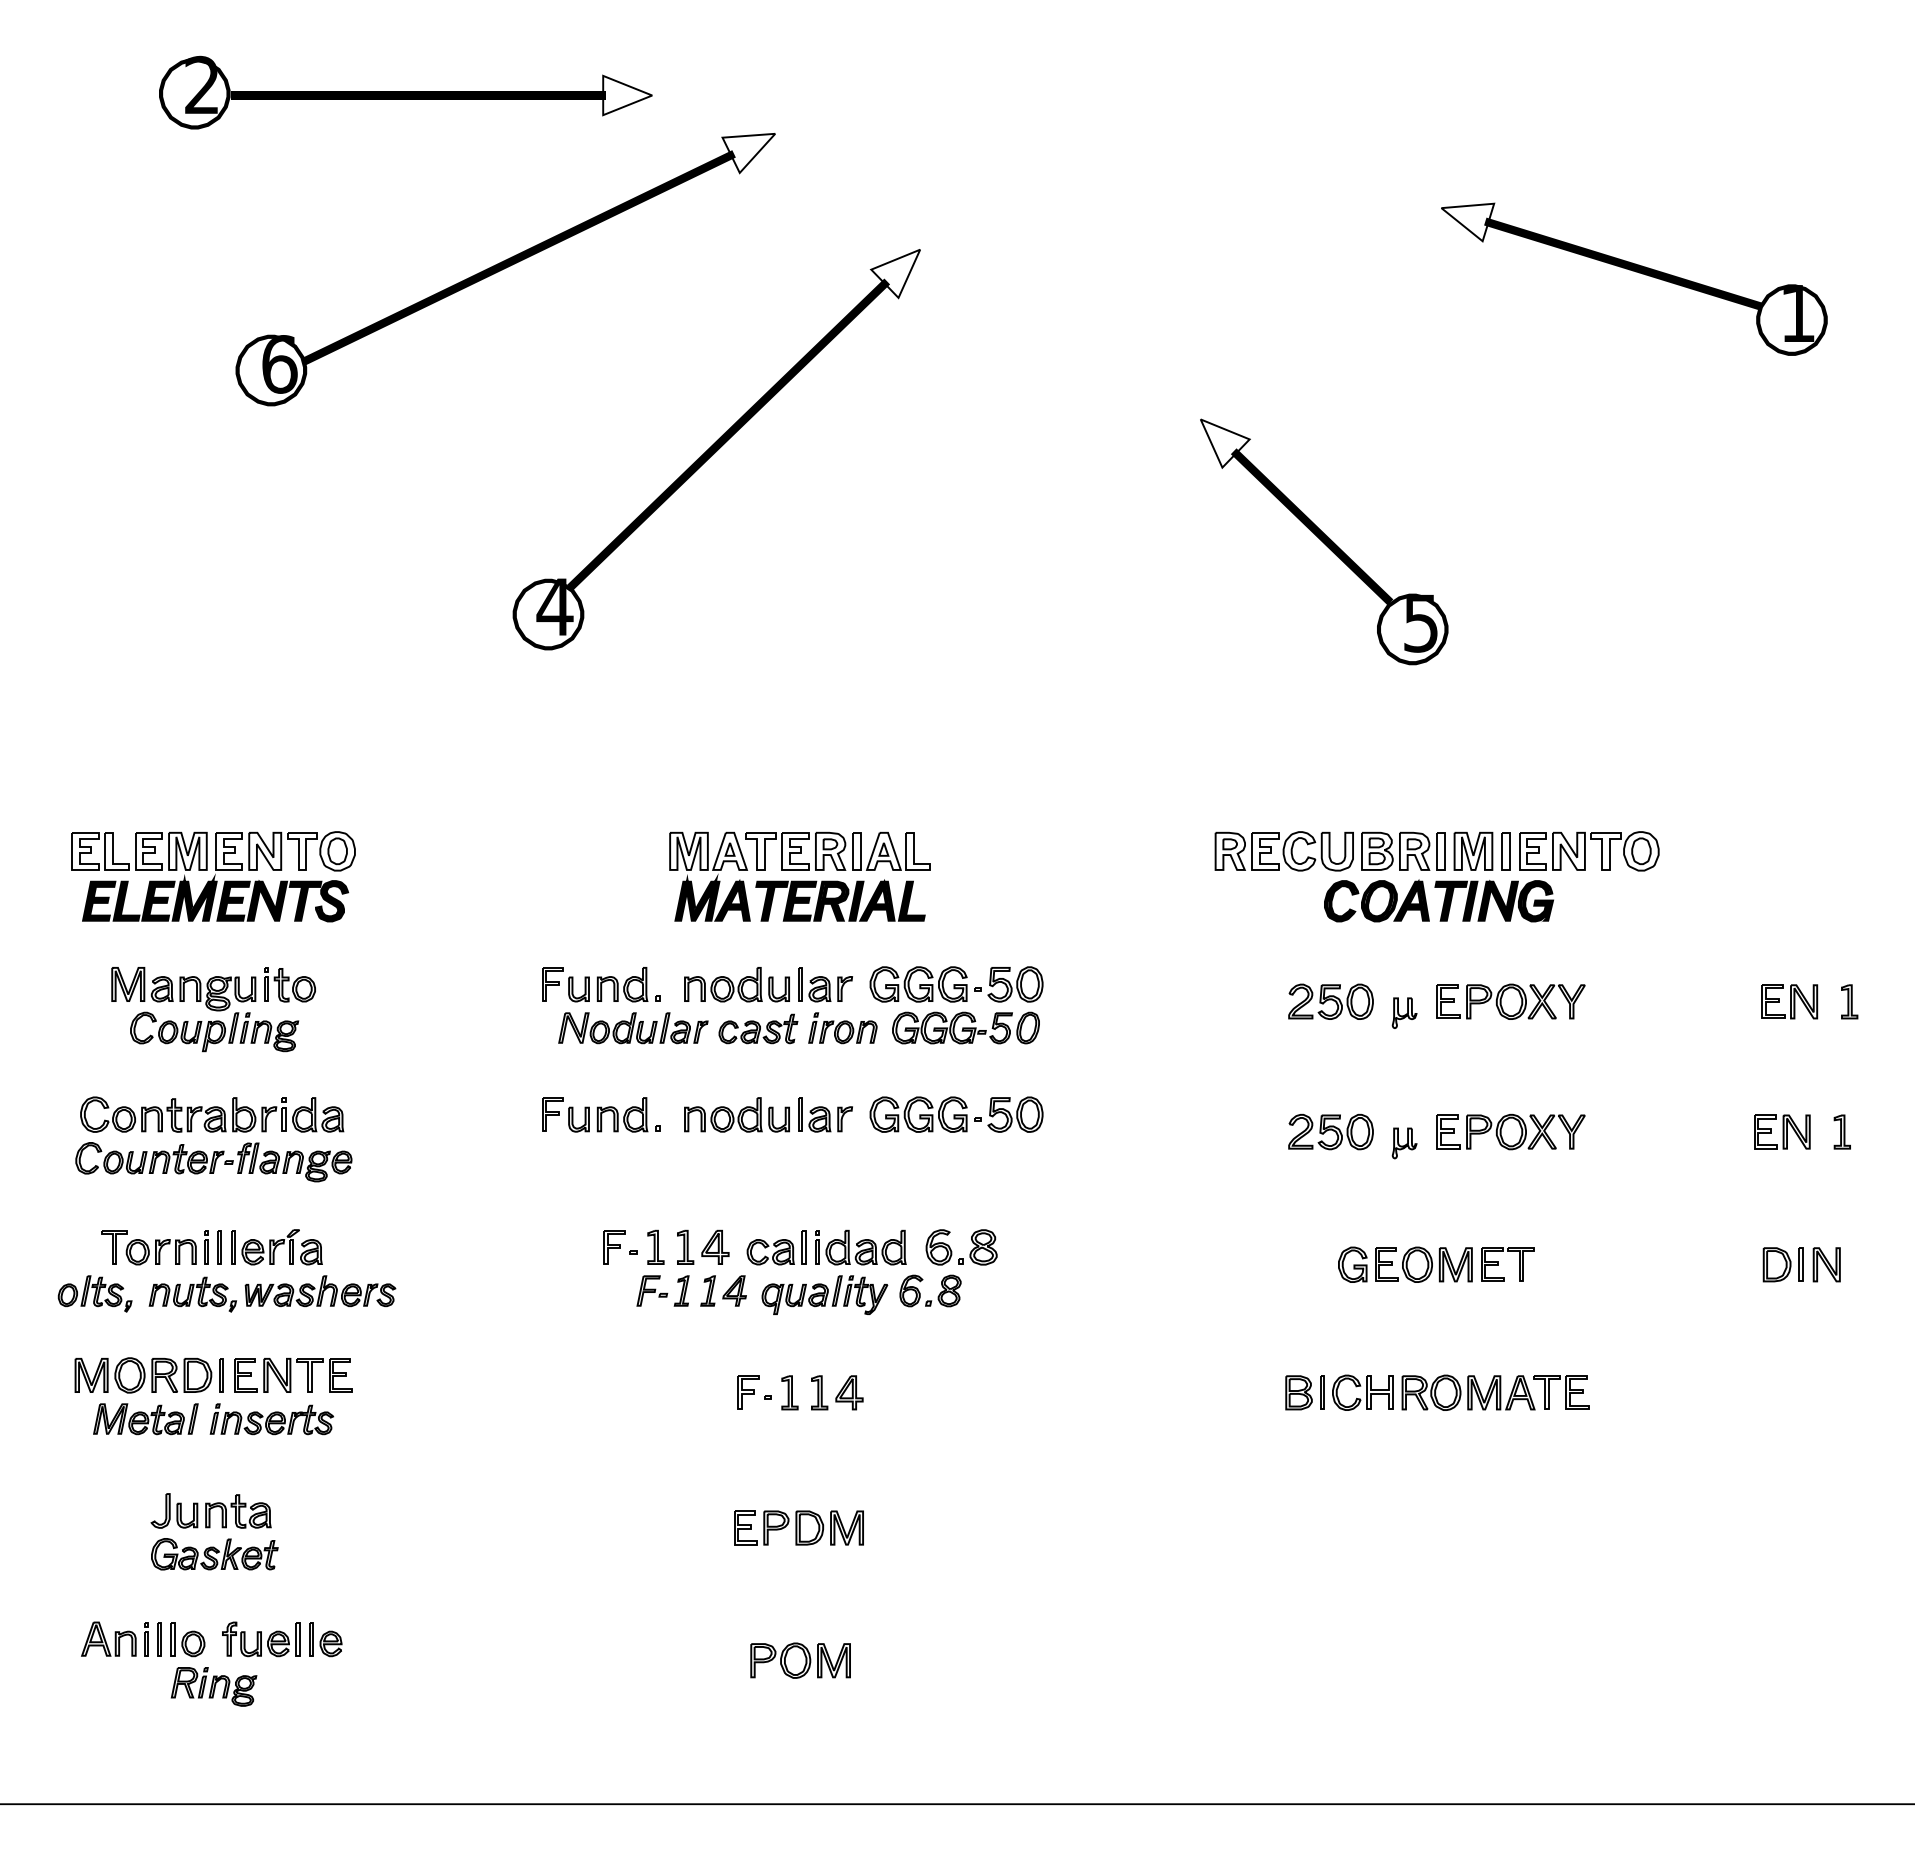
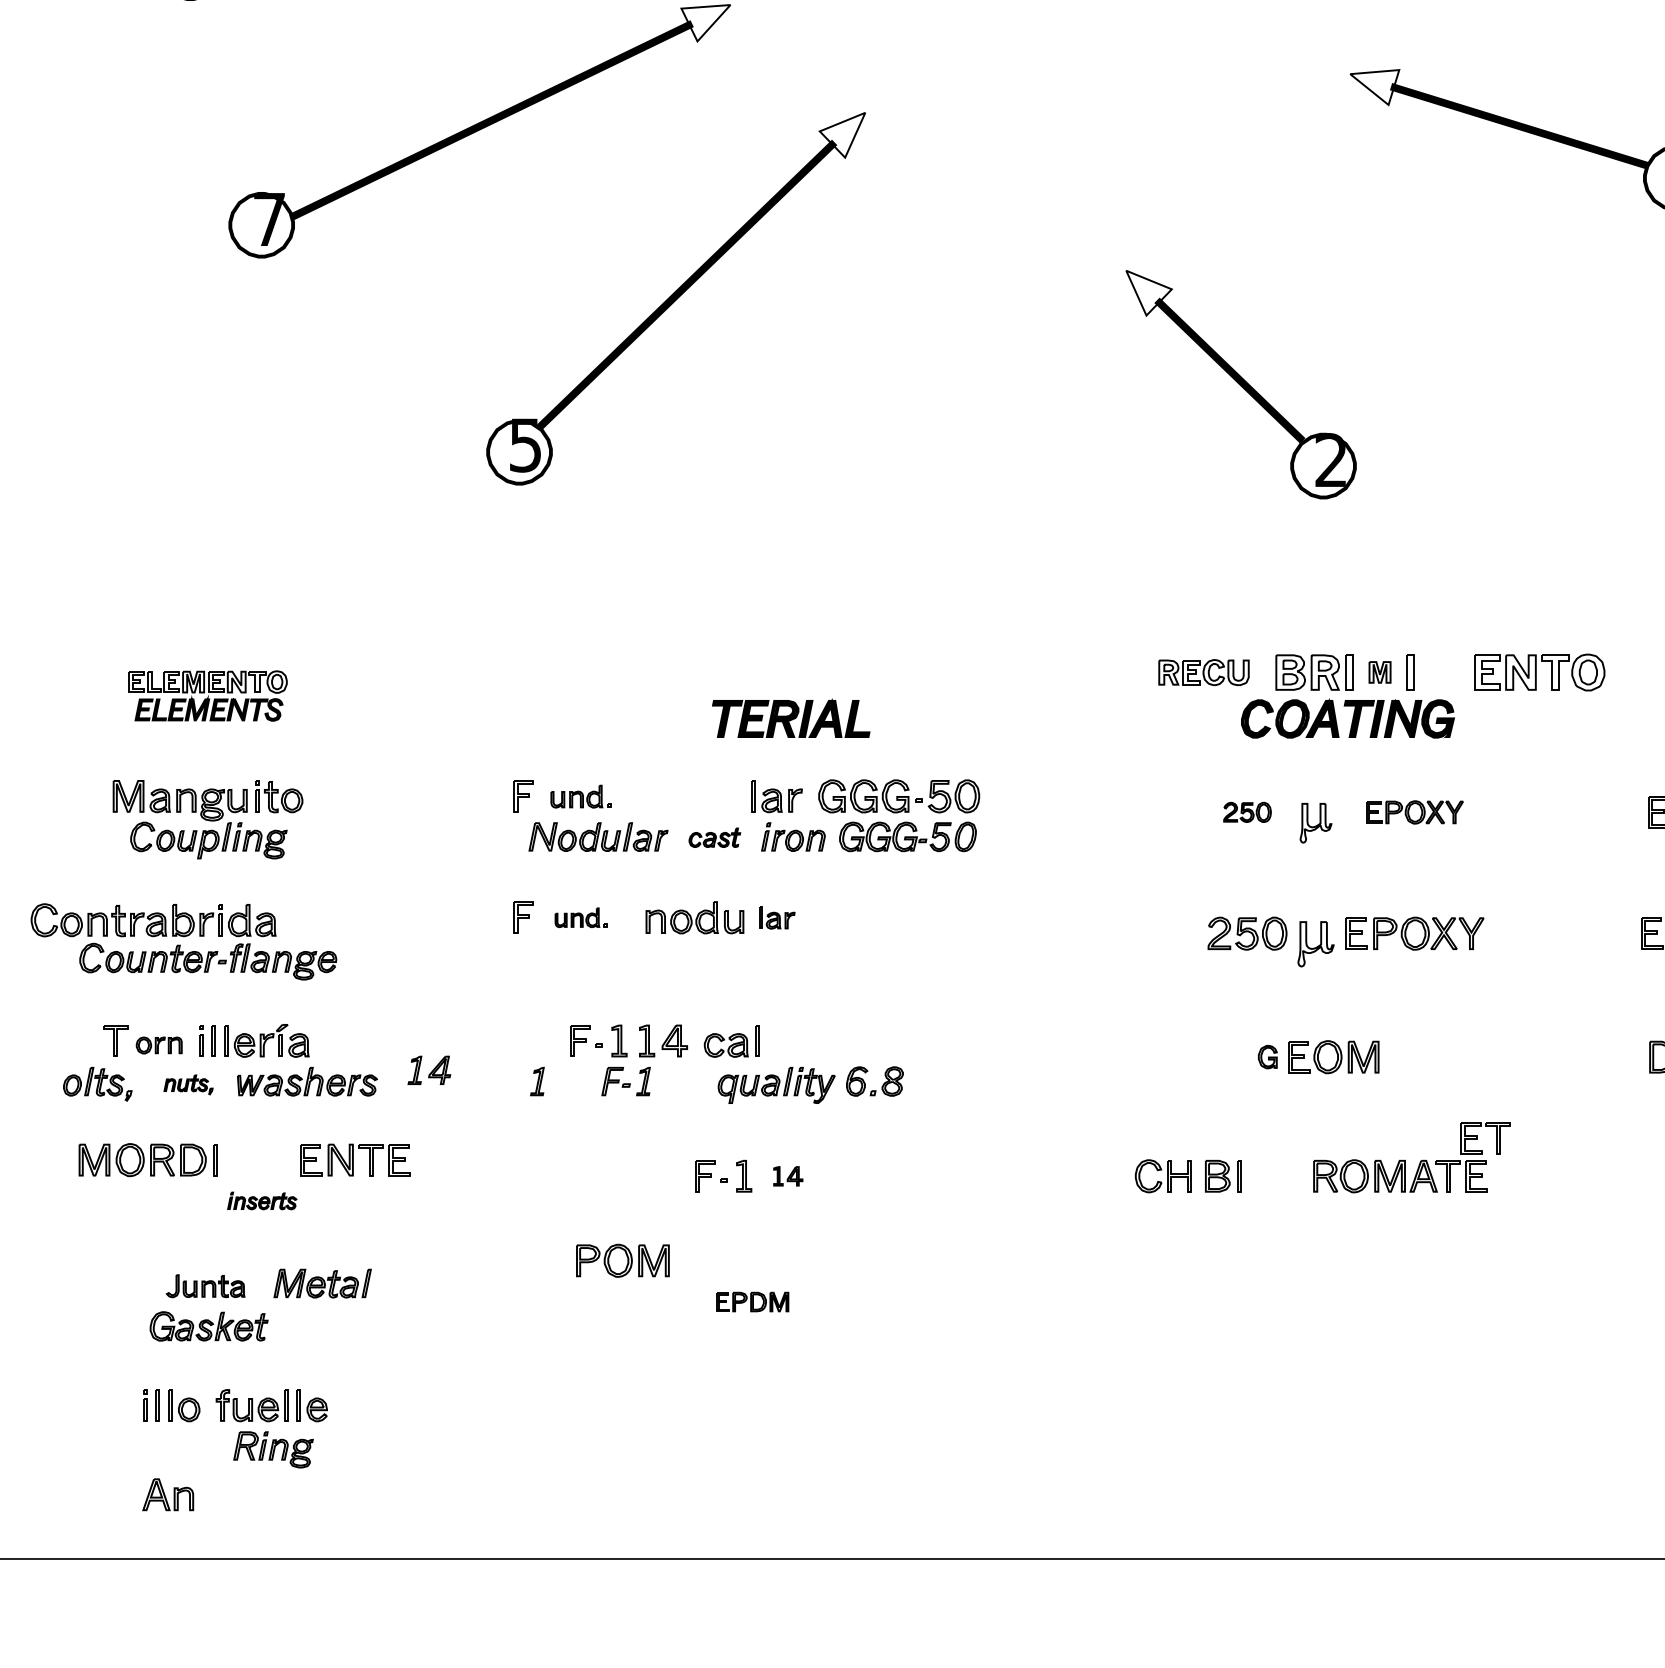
text: (279, 364) -> (269, 219), 6 -> 7
text: (554, 607) -> (525, 445), 4 -> 5
text: (1420, 622) -> (1330, 459), 5 -> 2
part: (1473, 850) -> (1380, 671), size x0.6
part: (1283, 851) -> (1203, 672), size x0.7
part: (1589, 851) -> (1540, 672), moved
part: (213, 876) -> (207, 695), size x0.6
part: (799, 876) -> (753, 695), removed
part: (614, 984) -> (580, 796), size x0.7
part: (736, 984) -> (694, 796), removed
part: (1330, 1001) -> (1247, 812), size x0.6
part: (1510, 1001) -> (1414, 812), size x0.7
part: (1404, 1012) -> (1315, 822), size x1.4
part: (758, 1028) -> (714, 837), size x0.7
part: (212, 1114) -> (153, 920), moved
part: (614, 1114) -> (580, 917), size x0.6
part: (825, 1114) -> (777, 917), size x0.7
part: (956, 1114) -> (899, 917), removed
part: (1404, 1143) -> (1315, 944), size x1.6
part: (860, 1247) -> (809, 1041), removed
part: (952, 1251) -> (895, 1044), removed
part: (160, 1252) -> (158, 1045), size x0.7
part: (1352, 1264) -> (1267, 1056), size x0.7
part: (1498, 1264) -> (1476, 1137), moved
part: (567, 1290) -> (537, 1081), added
part: (723, 1290) -> (429, 1069), moved
part: (192, 1294) -> (188, 1084), size x0.6
part: (293, 1375) -> (355, 1160), moved
part: (837, 1392) -> (788, 1175), size x0.6
part: (1362, 1392) -> (1163, 1175), moved
part: (145, 1419) -> (322, 1283), moved
part: (271, 1419) -> (261, 1201), size x0.6
part: (210, 1510) -> (205, 1285), size x0.7
part: (798, 1527) -> (752, 1301), size x0.6
part: (108, 1638) -> (167, 1494), moved
part: (800, 1660) -> (622, 1260), moved
part: (213, 1686) -> (273, 1449), moved

